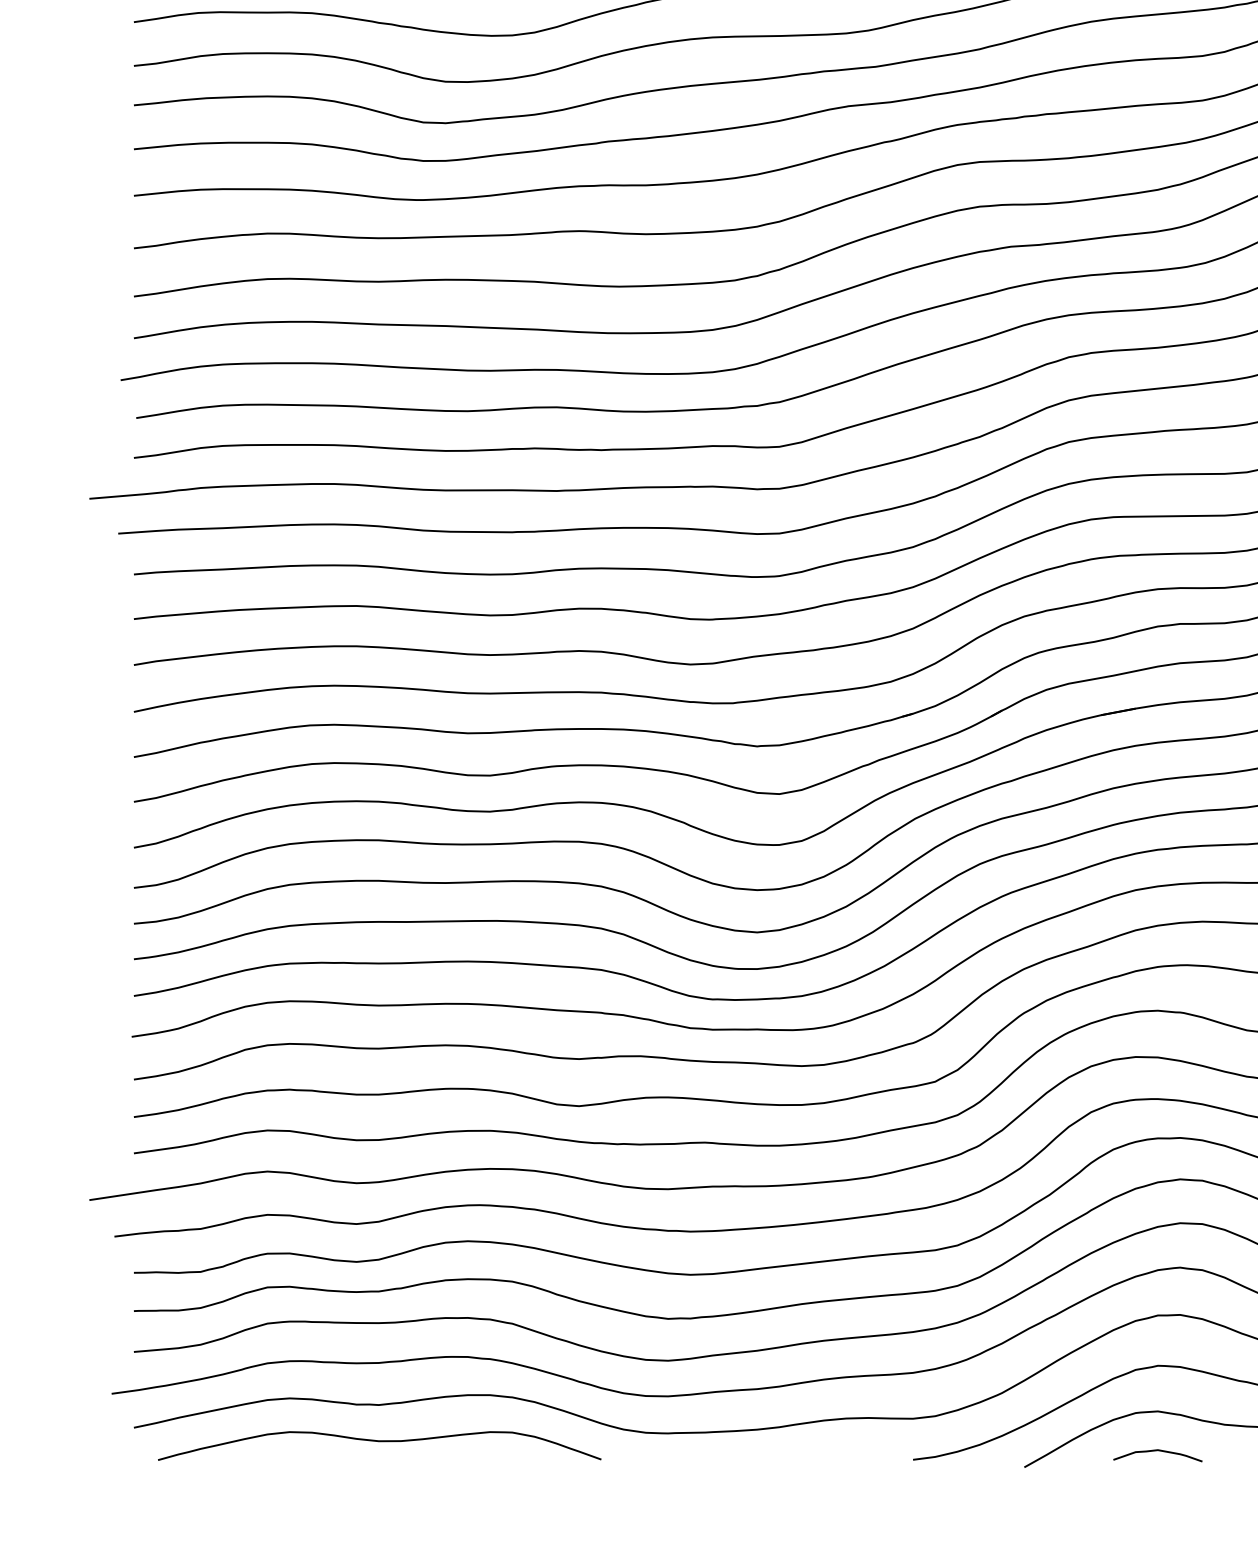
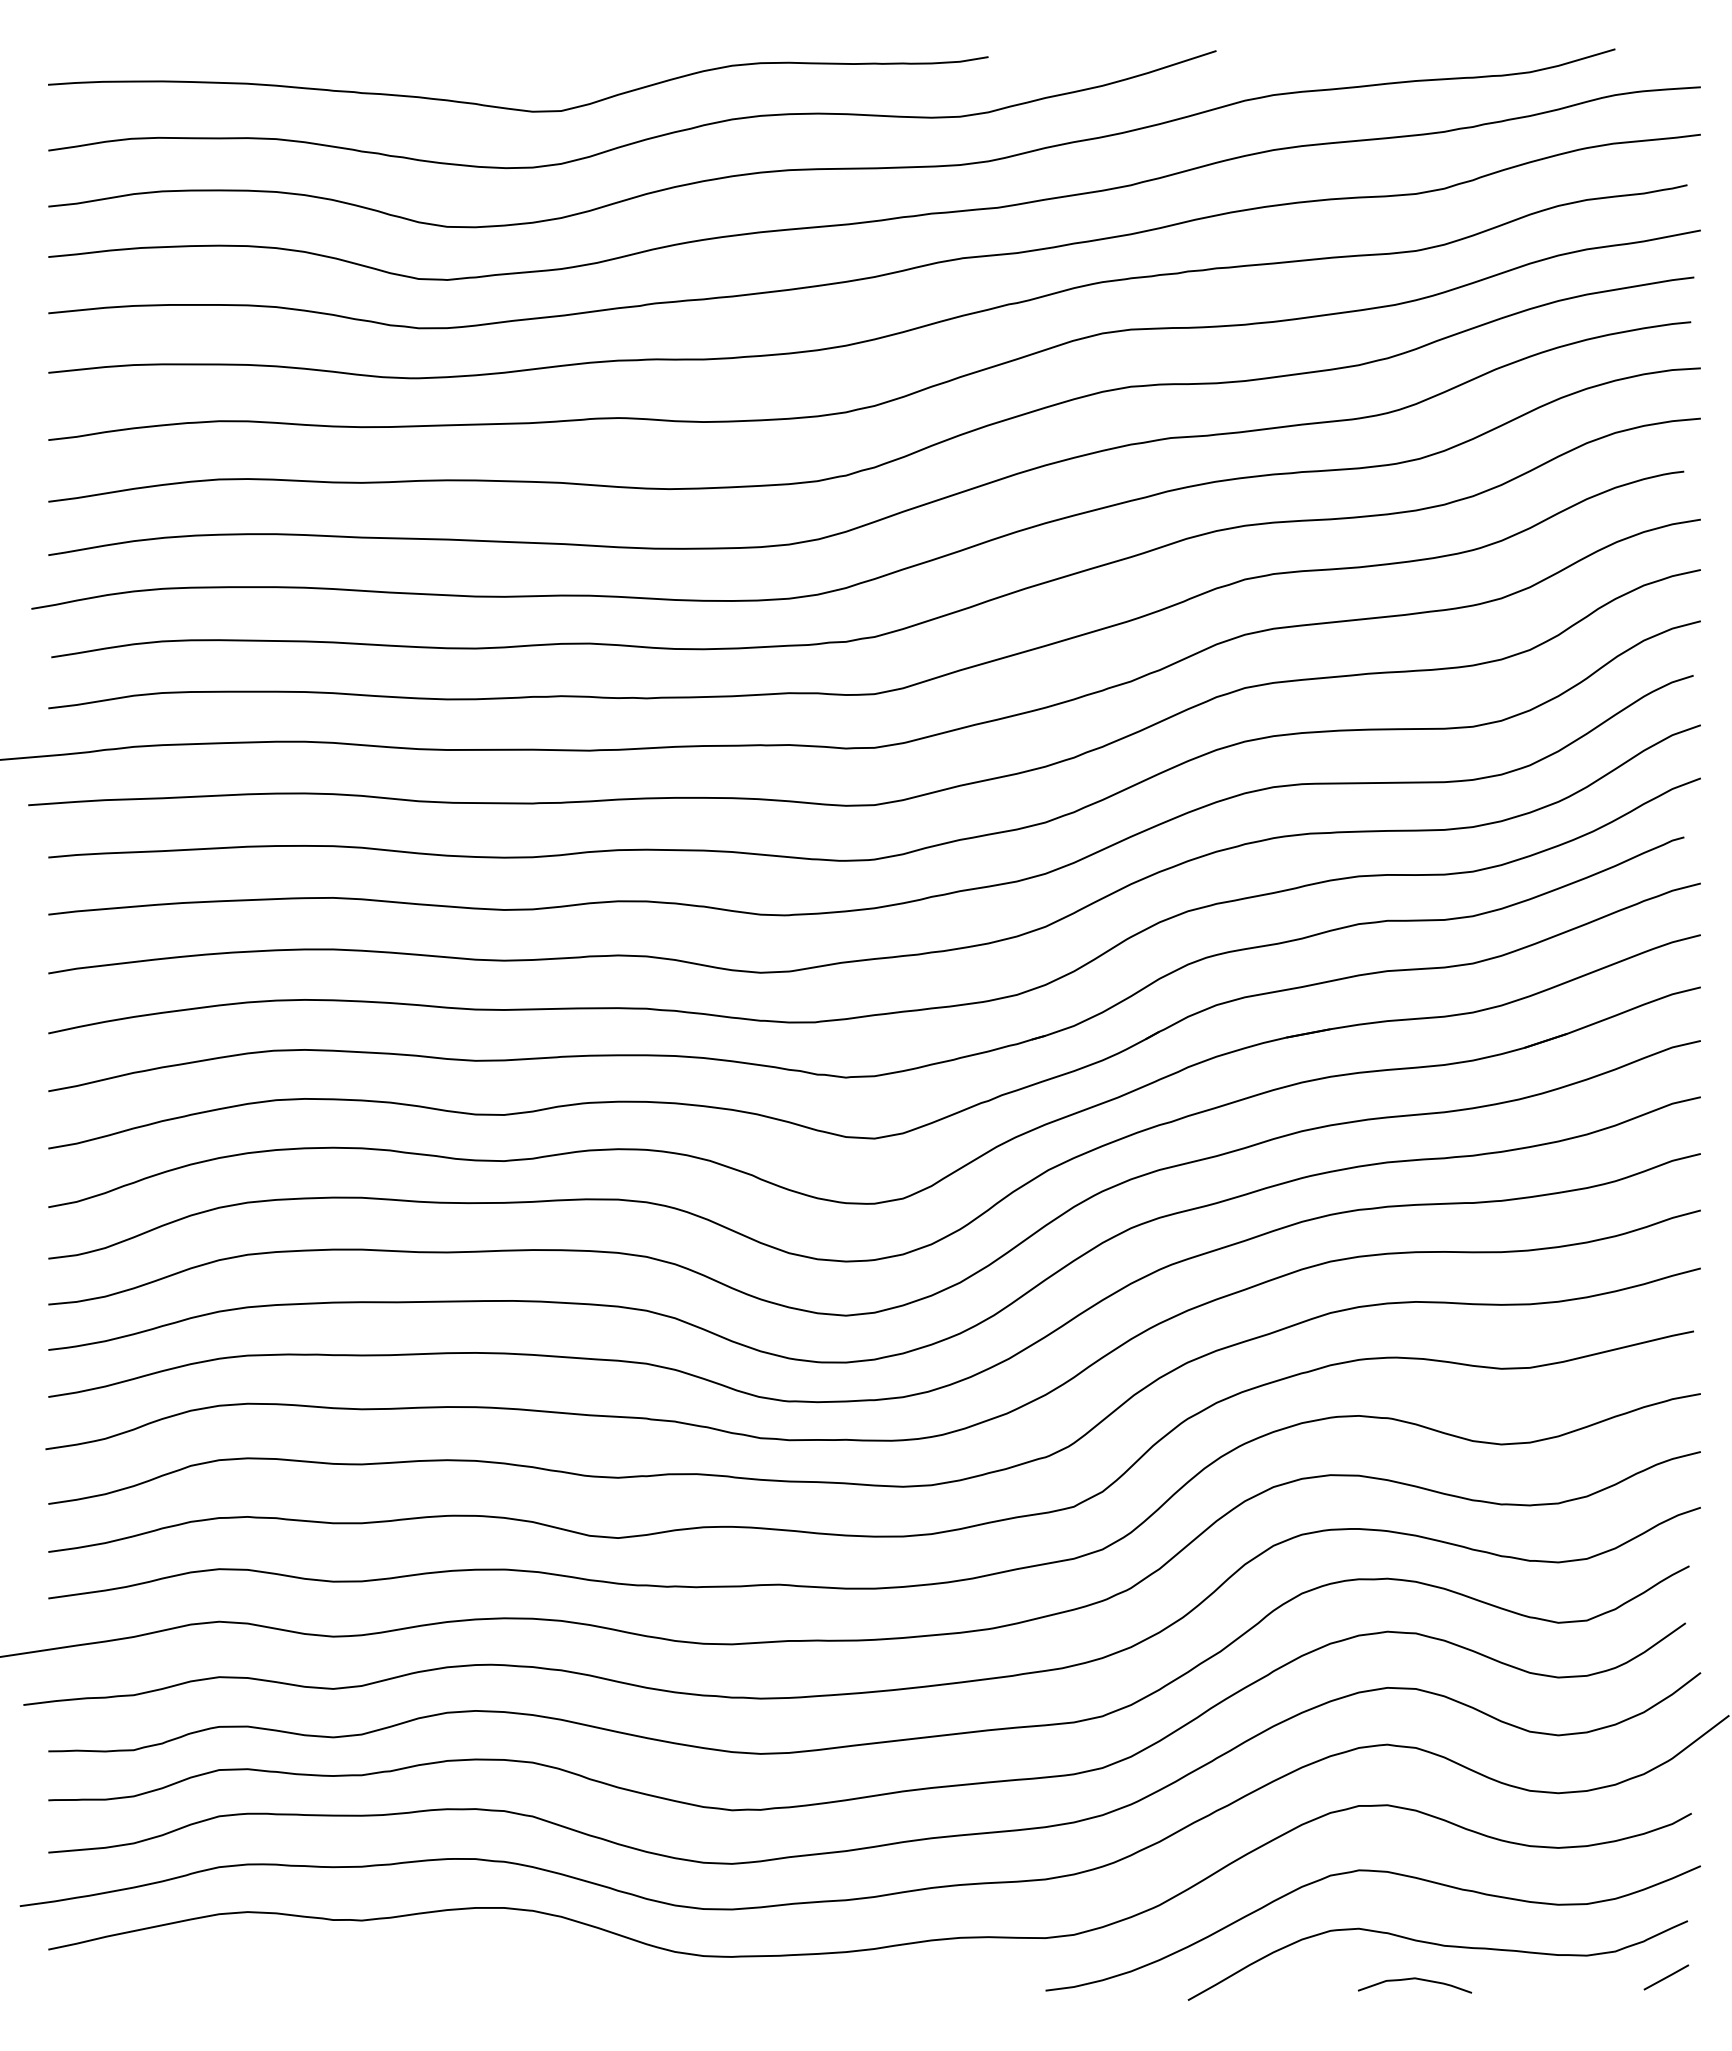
curve: (379, 1441) -> (362, 1967), removed
curve: (1157, 1451) -> (1414, 1979), moved

